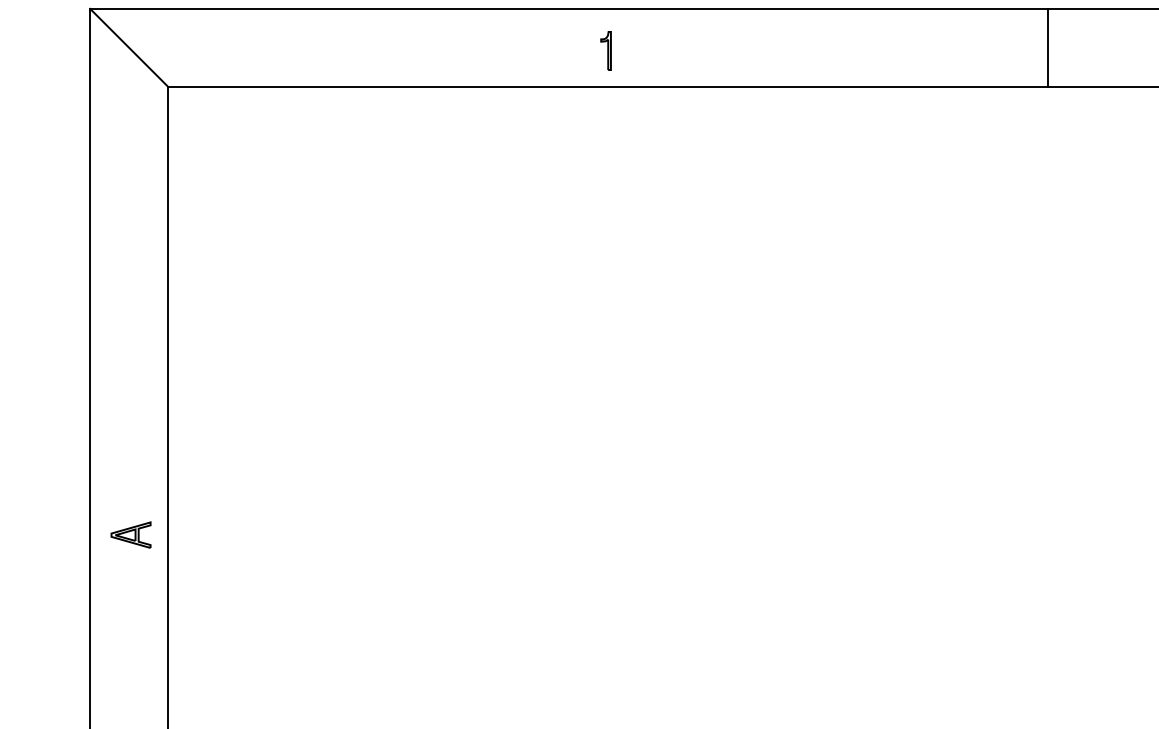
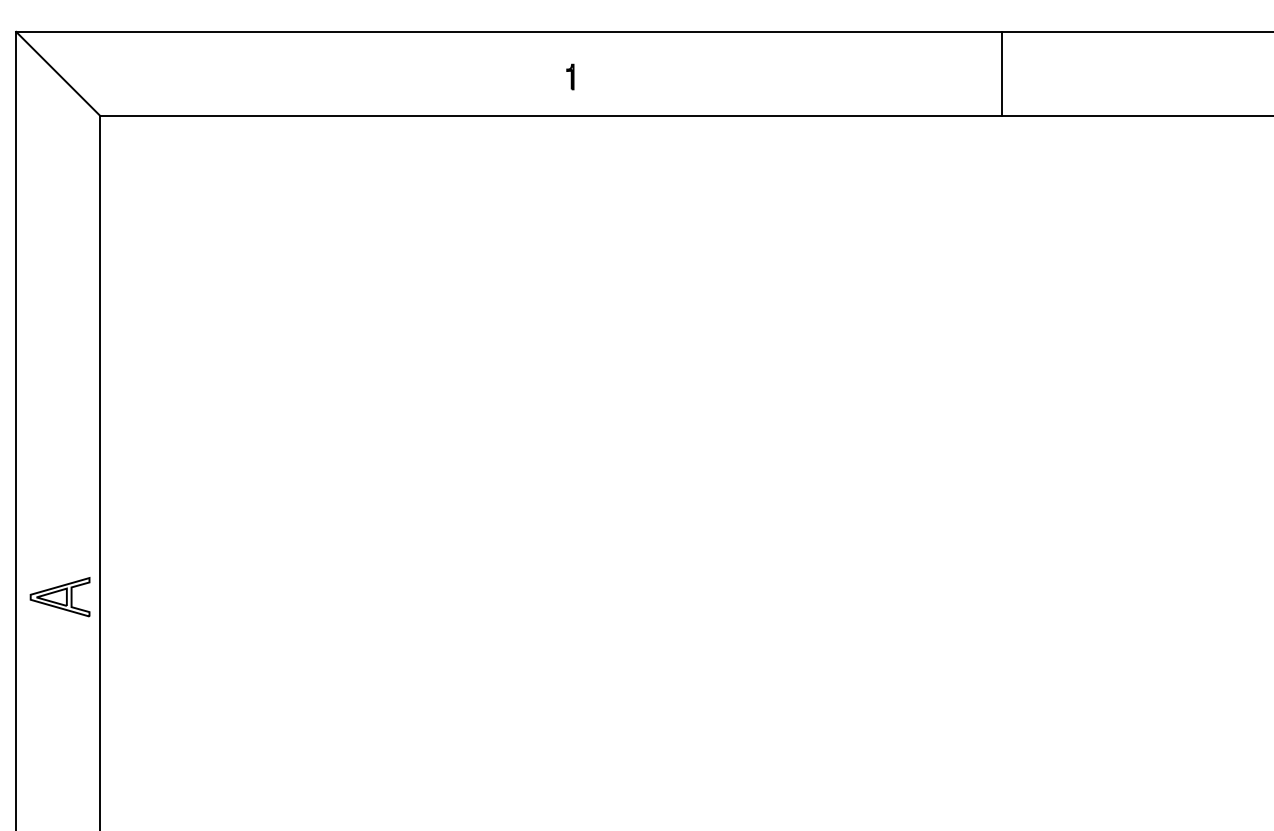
line: (1048, 47) -> (1002, 73), moved
part: (606, 50) -> (570, 76), size x0.6
part: (130, 534) -> (59, 596), size x1.4

